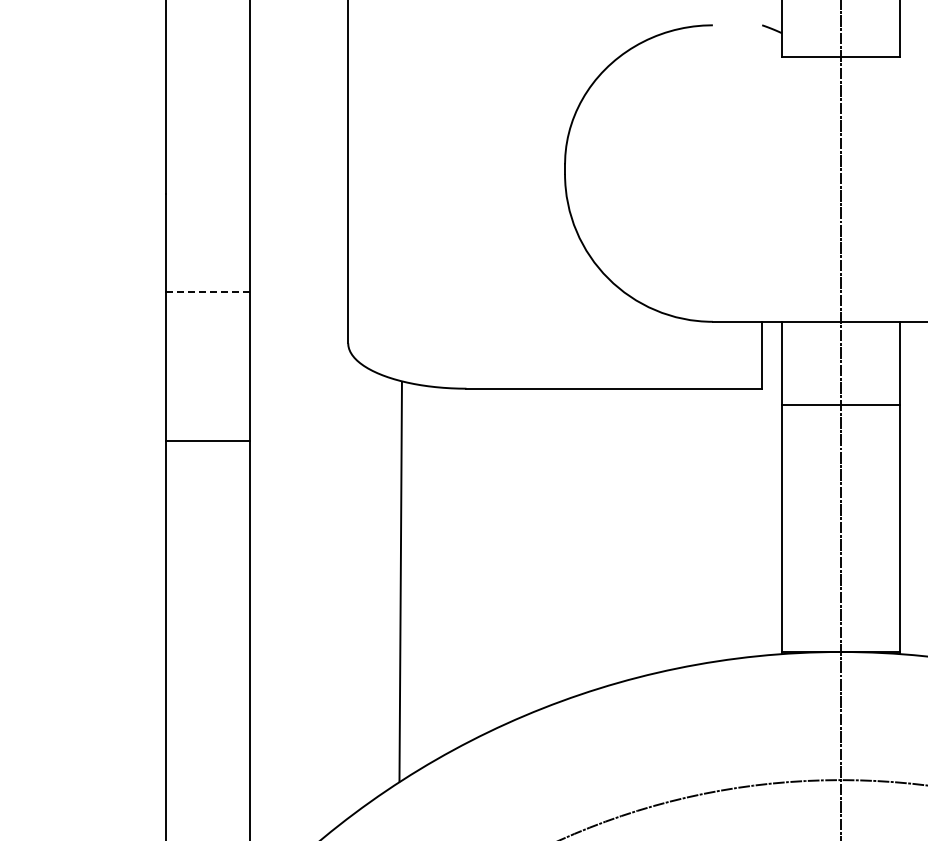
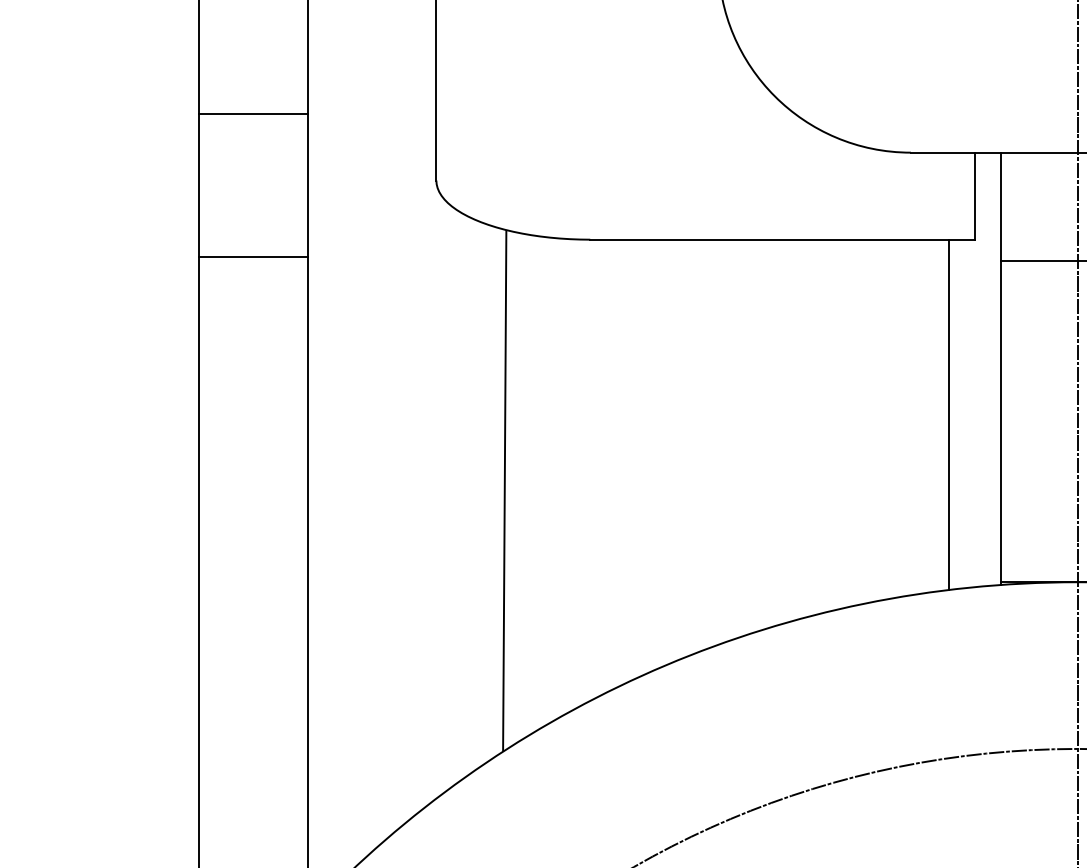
line: (207, 292) -> (253, 114), dashed -> solid
line: (207, 440) -> (253, 256), moved
line: (742, 522) -> (949, 413), added

